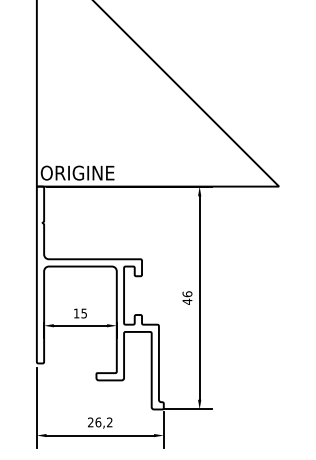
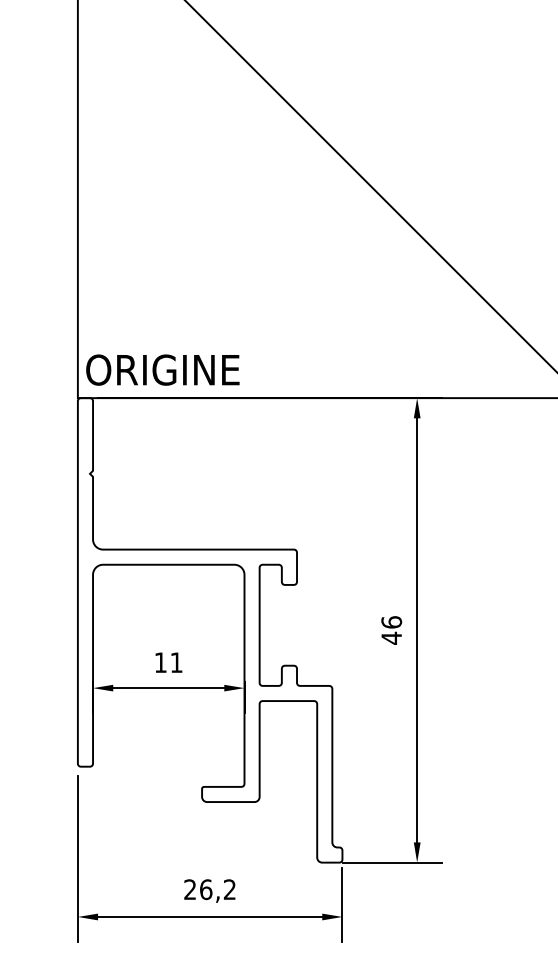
text: (83, 313) -> (175, 662), 15 -> 11

